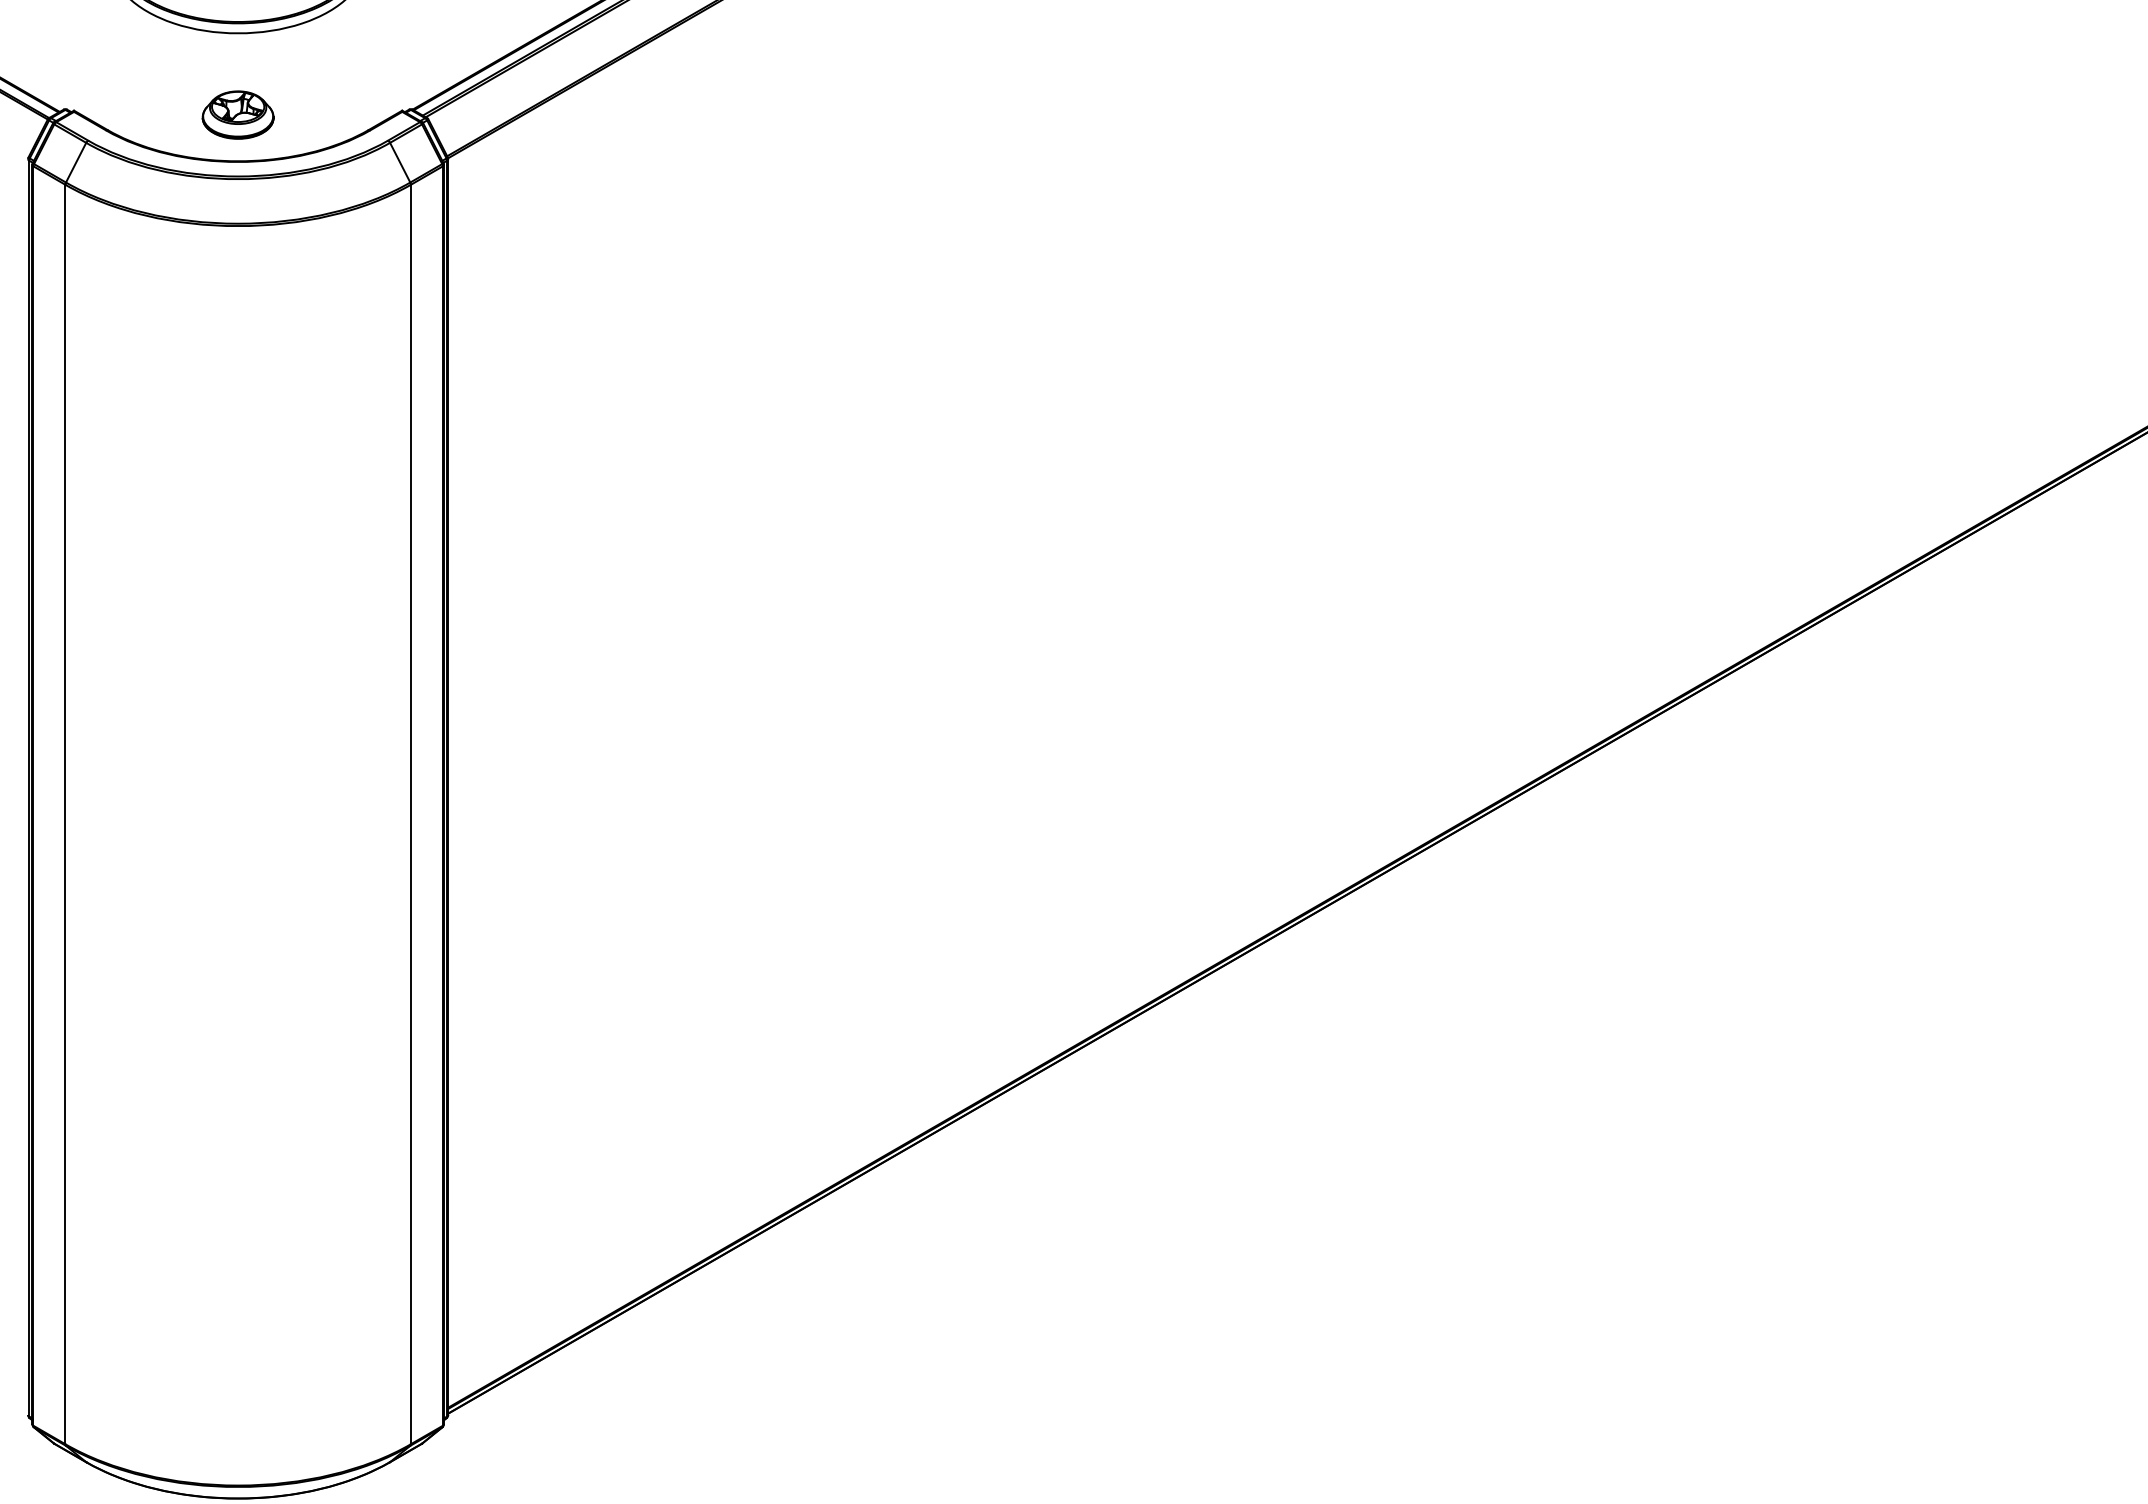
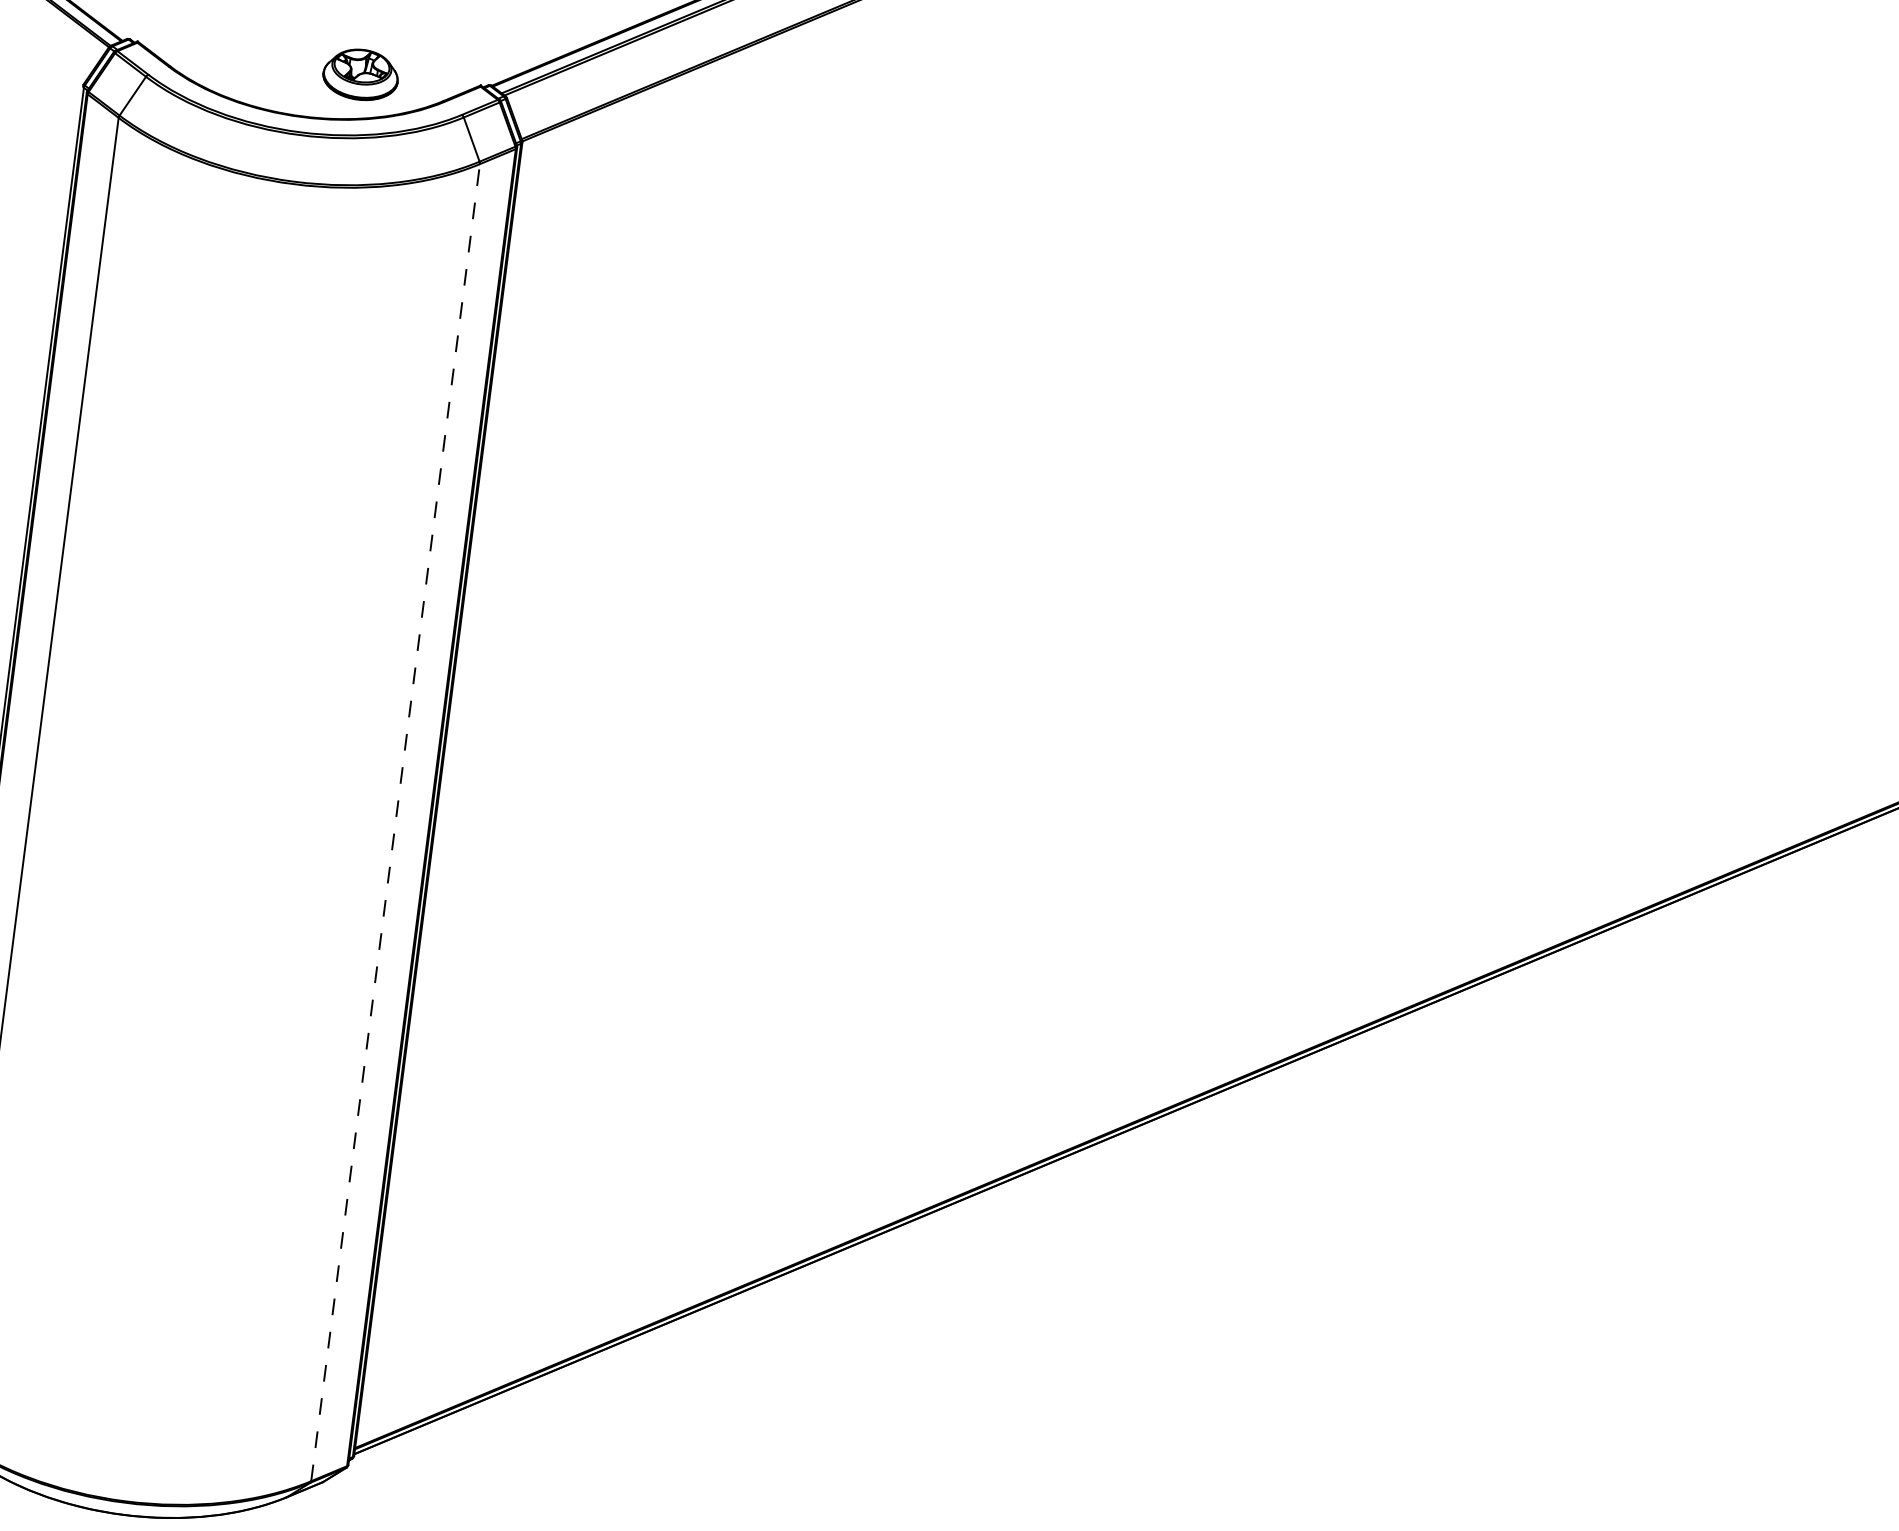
part: (237, 114) -> (360, 74), moved
line: (410, 814) -> (395, 822), solid -> dashed

